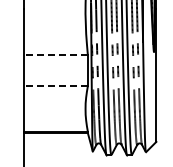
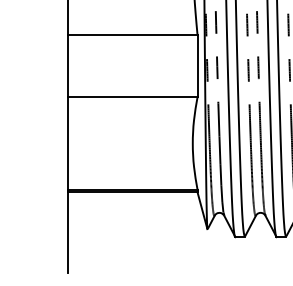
line: (55, 55) -> (132, 35), dashed -> solid
line: (55, 86) -> (132, 98), dashed -> solid

